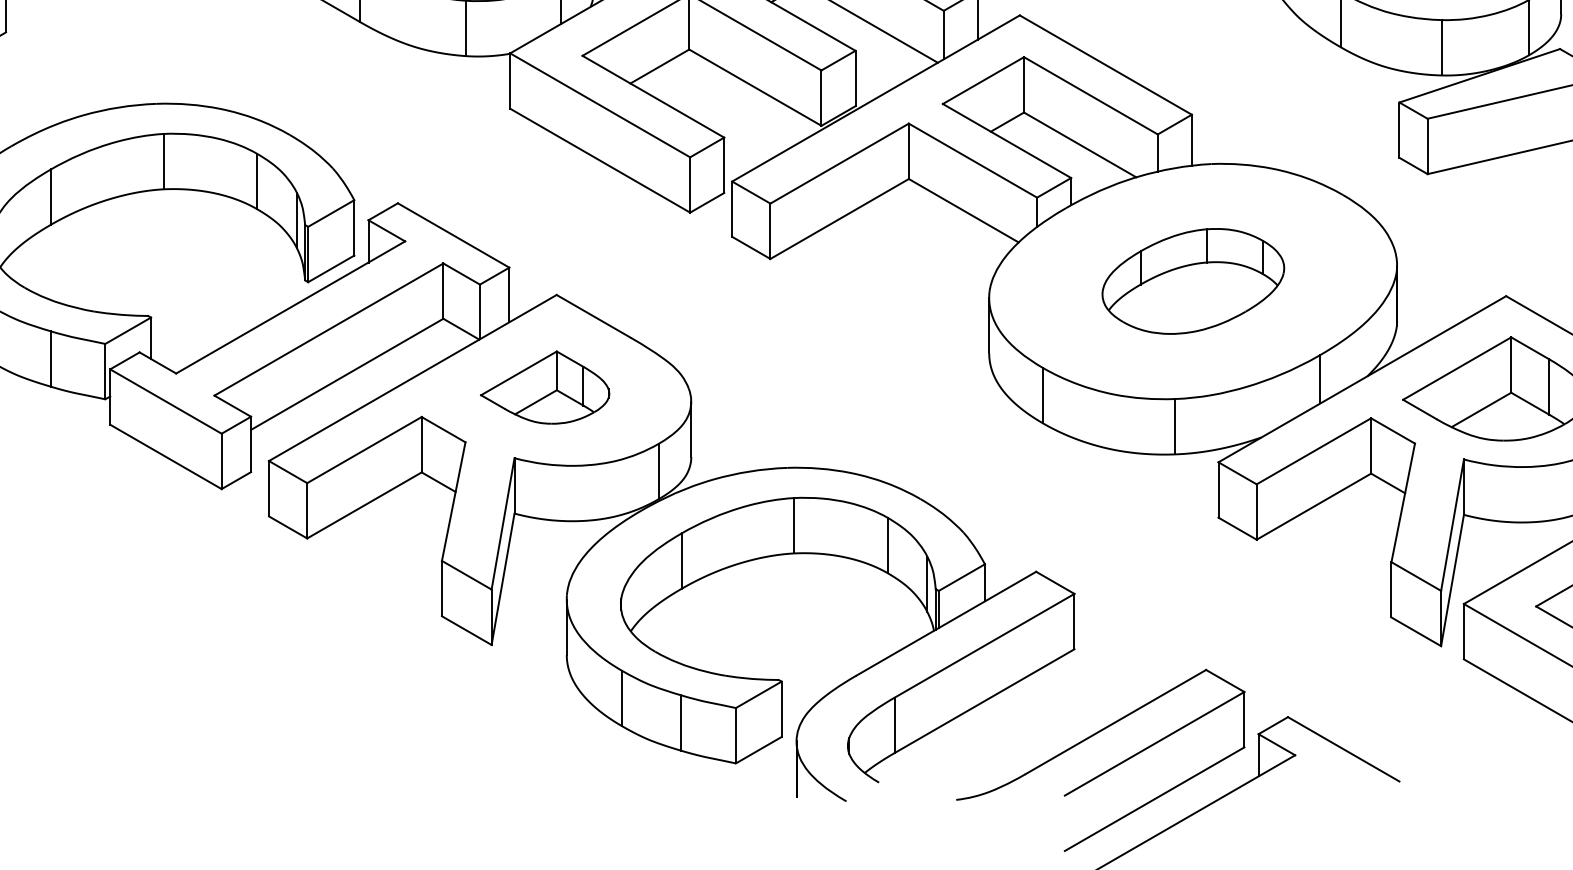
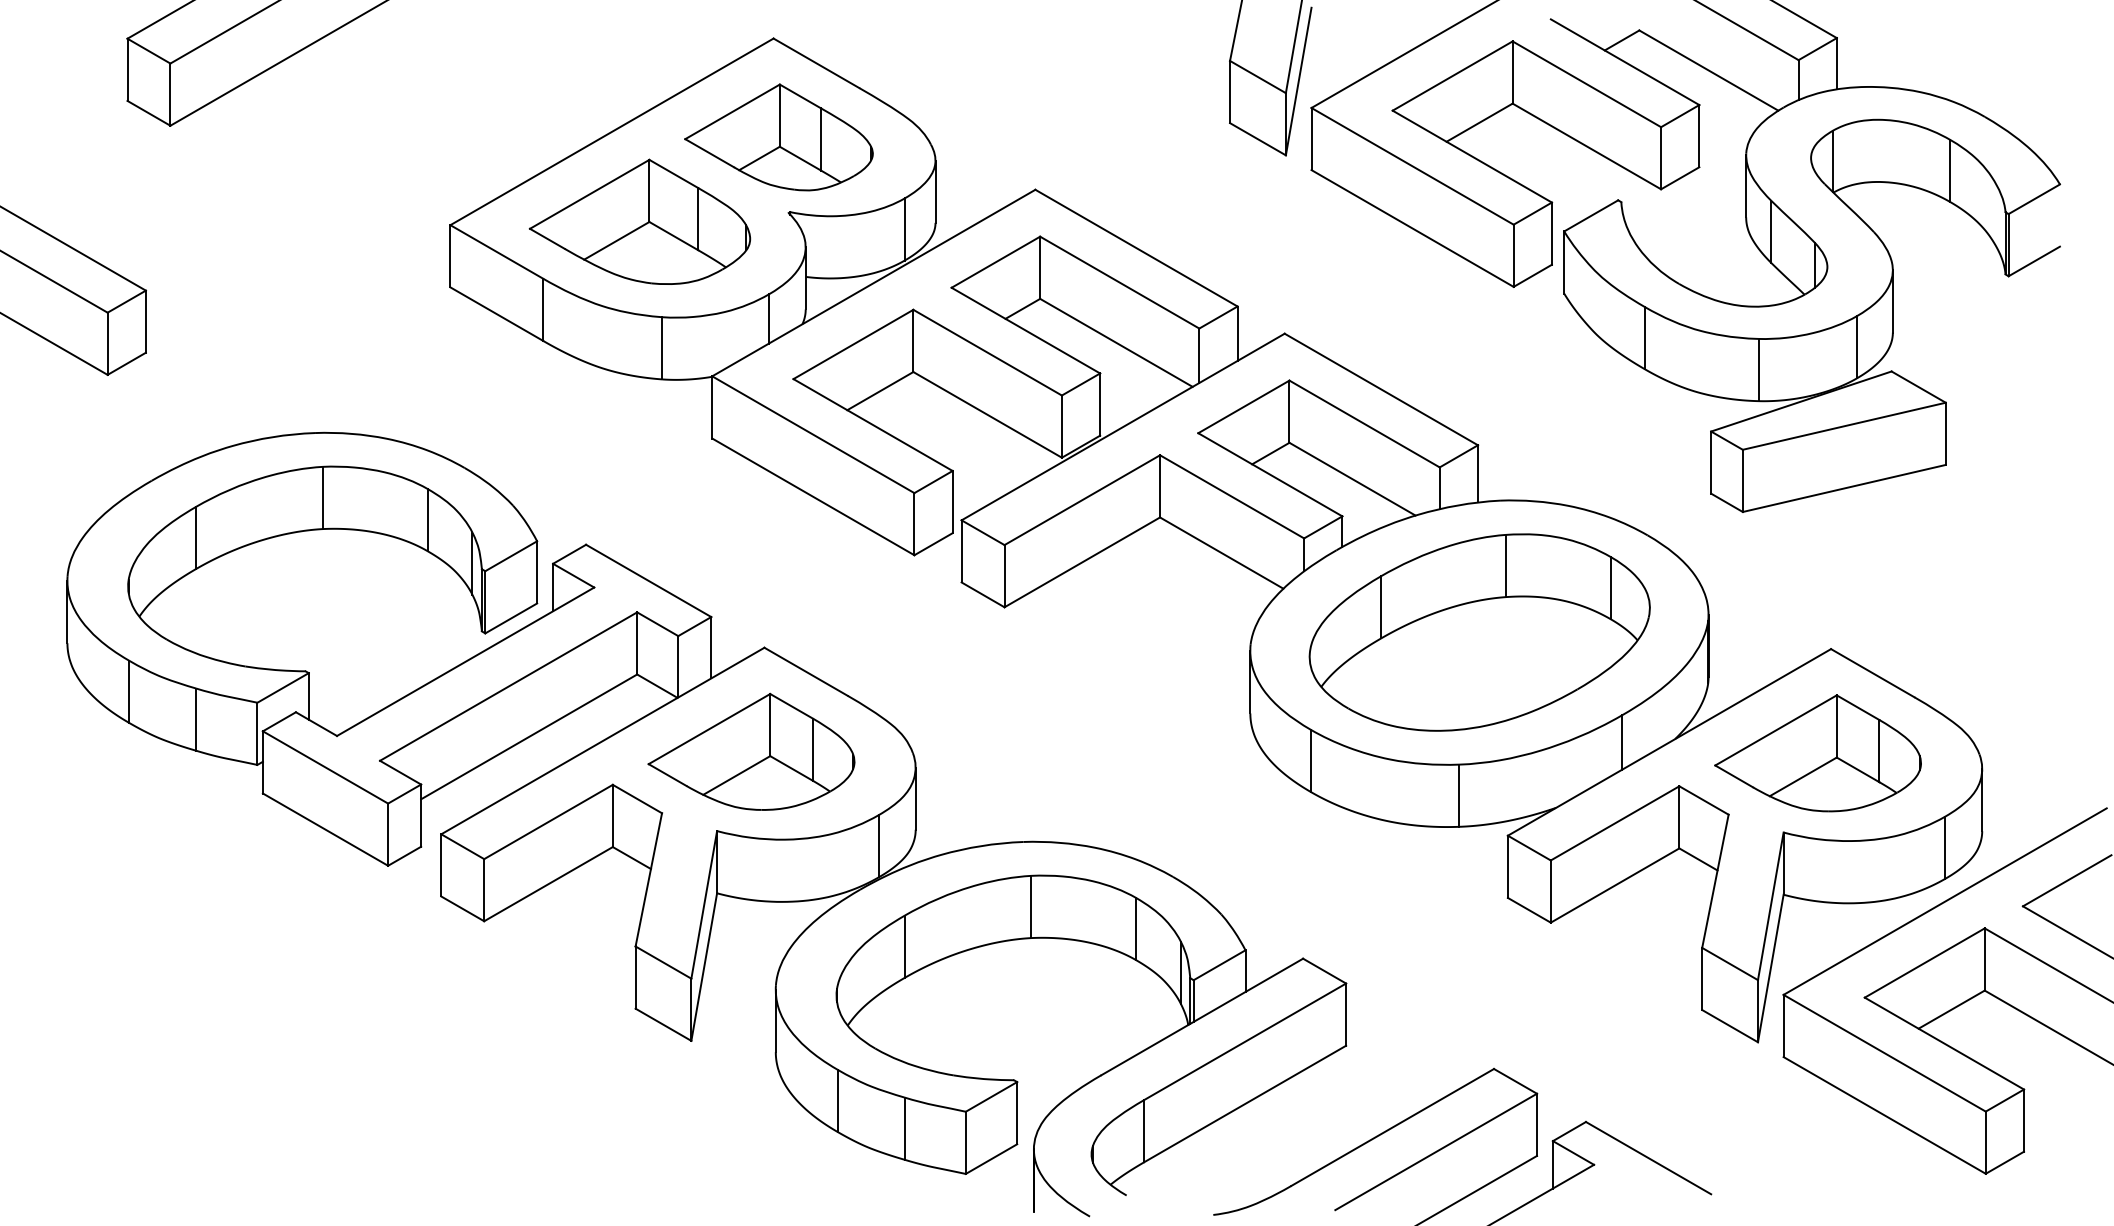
part: (1193, 281) -> (1479, 632), size x1.67
part: (545, 387) -> (751, 751), size x1.43

